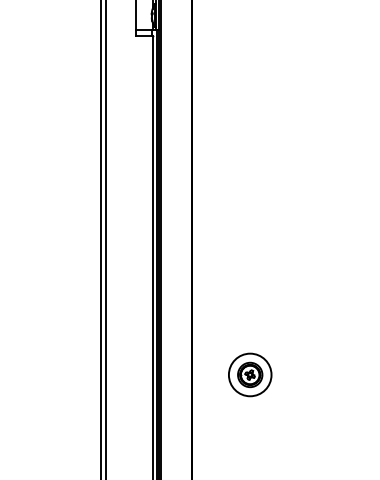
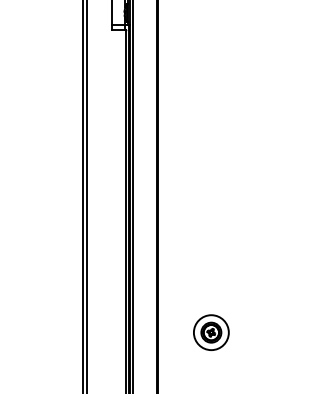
part: (250, 374) -> (211, 332), moved

